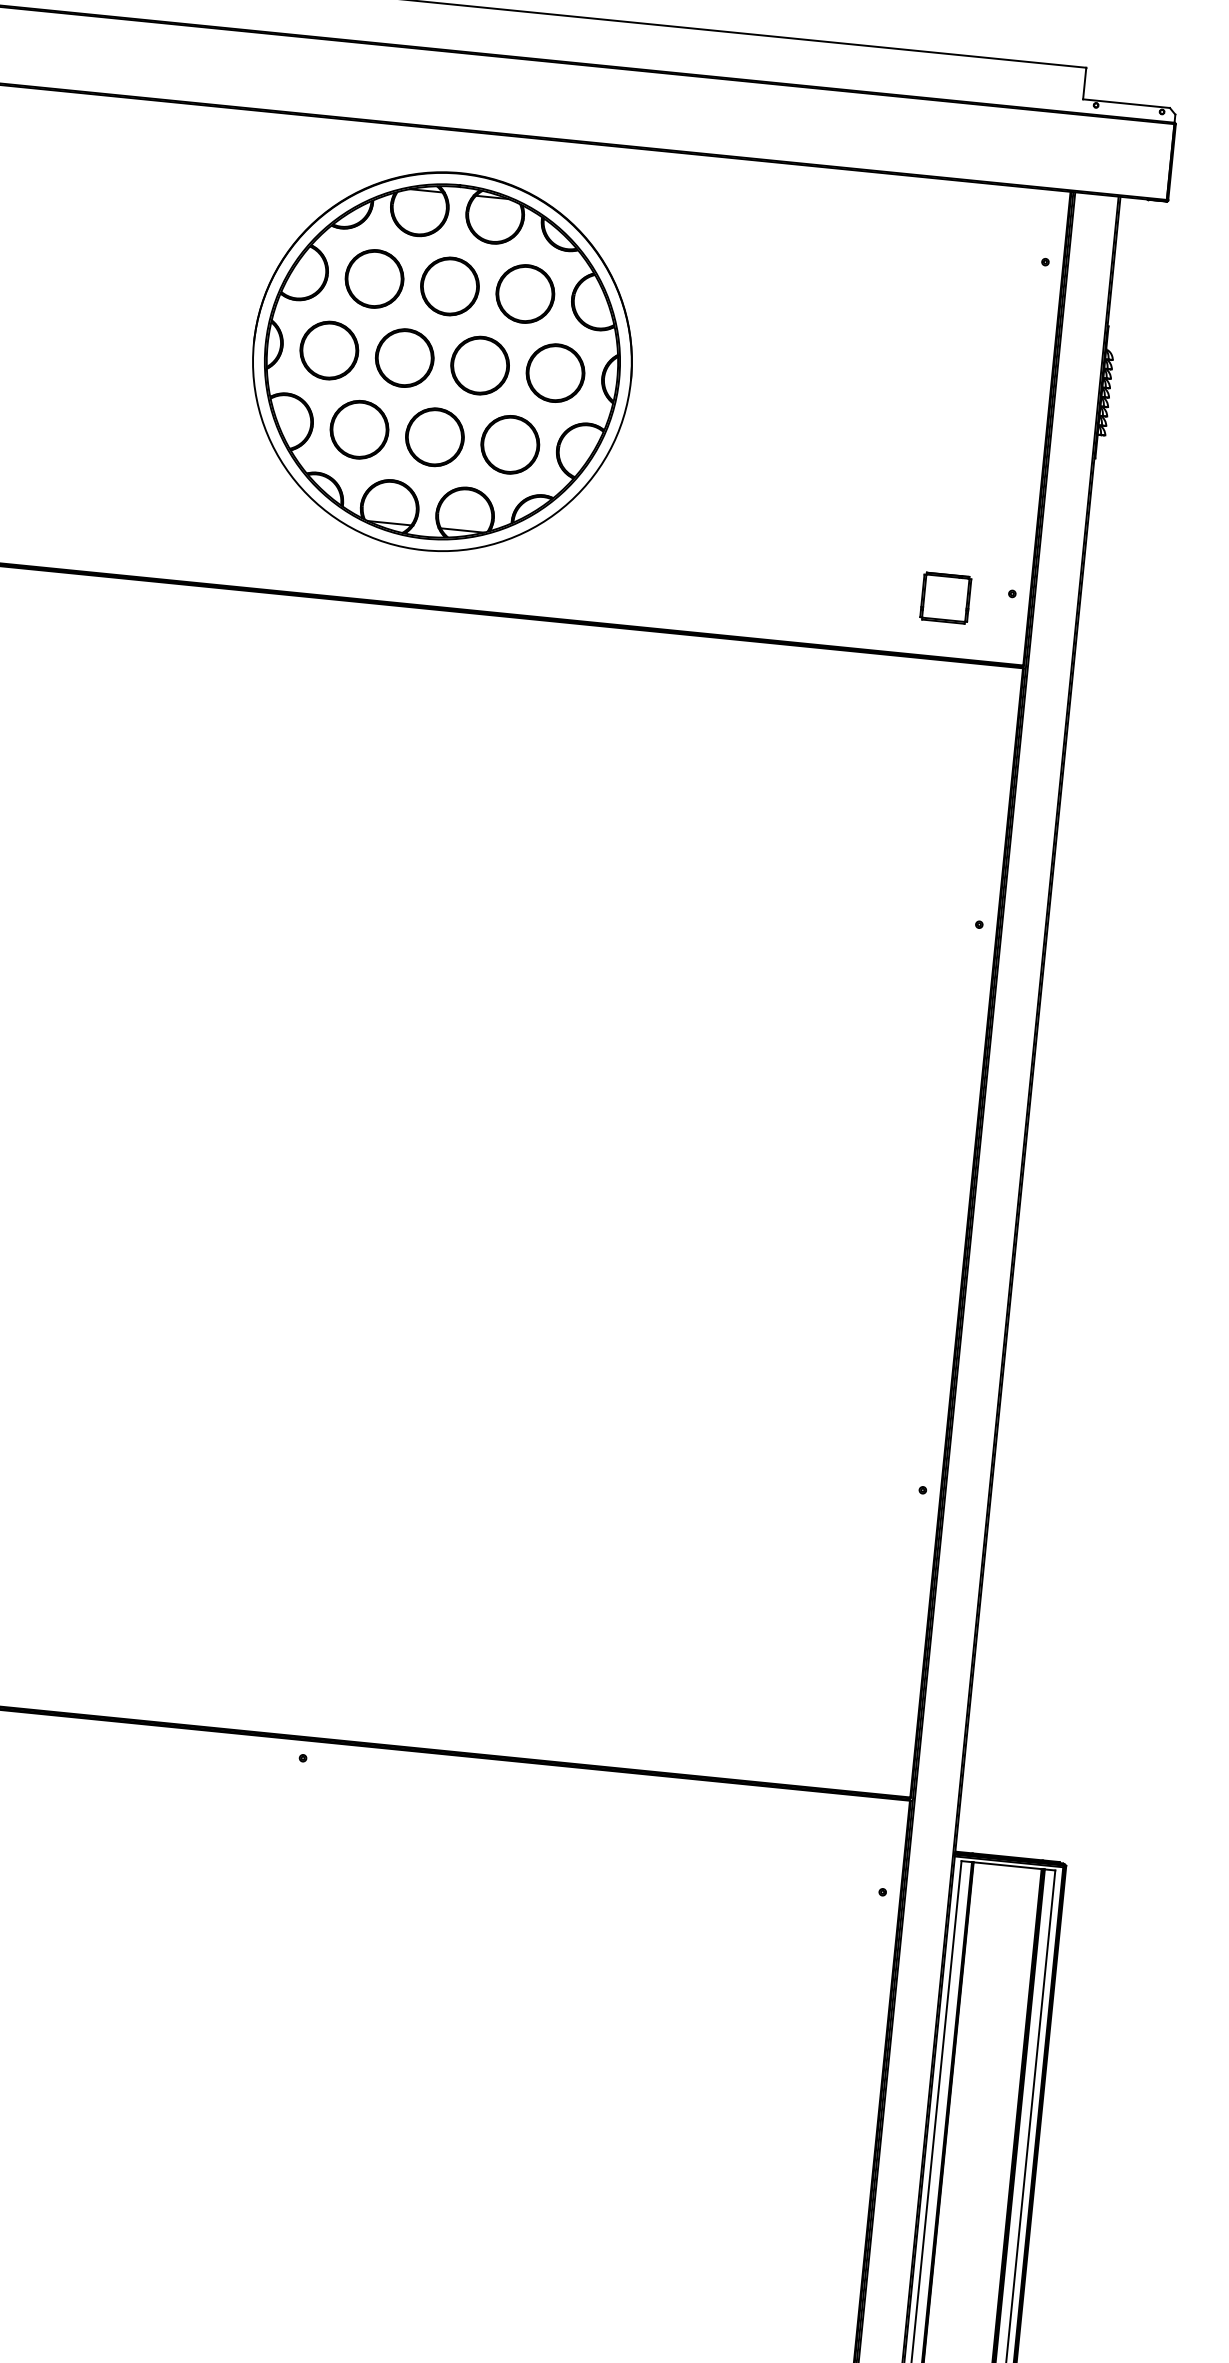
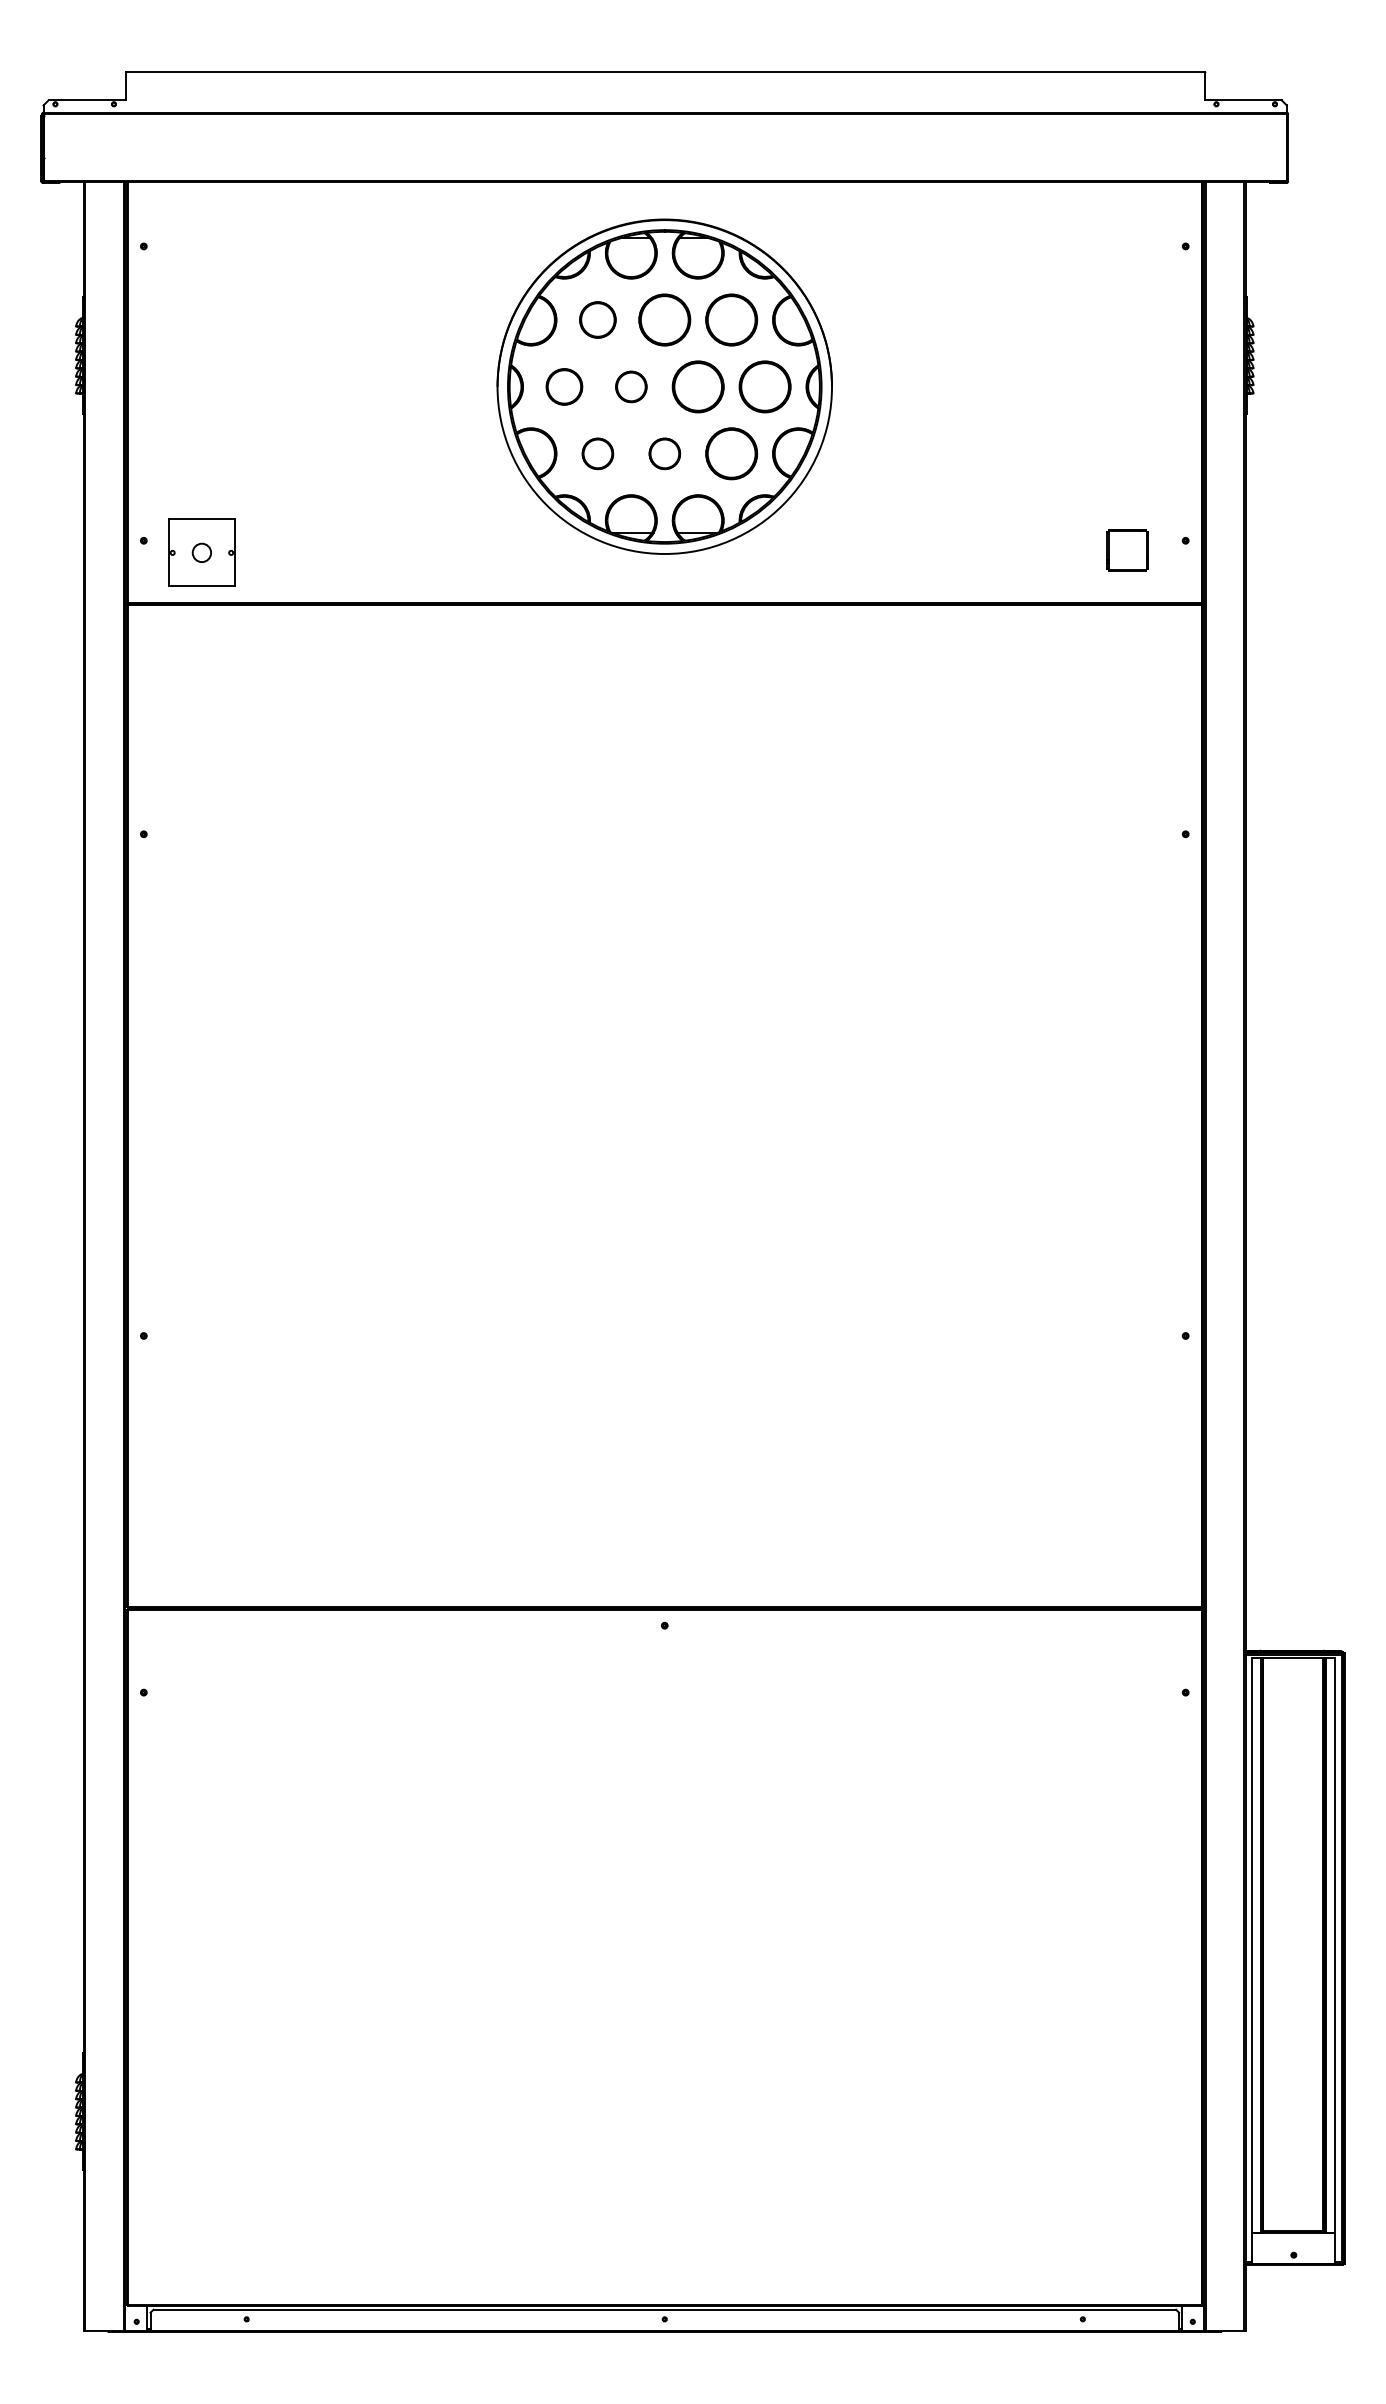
circle: (374, 278) -> (597, 319), size x0.7
circle: (329, 350) -> (564, 386), size x0.7
part: (404, 357) -> (631, 386), size x0.6
part: (359, 429) -> (597, 453), size x0.6
part: (434, 436) -> (664, 453), size x0.6

